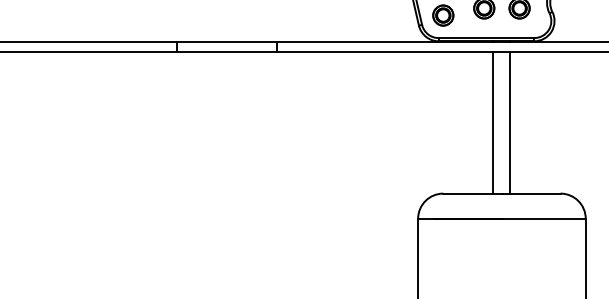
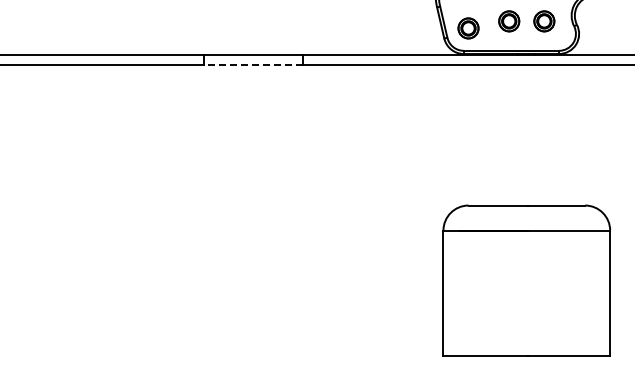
line: (227, 52) -> (253, 65), solid -> dashed
line: (493, 123) -> (518, 135), removed
line: (510, 123) -> (535, 135), removed

